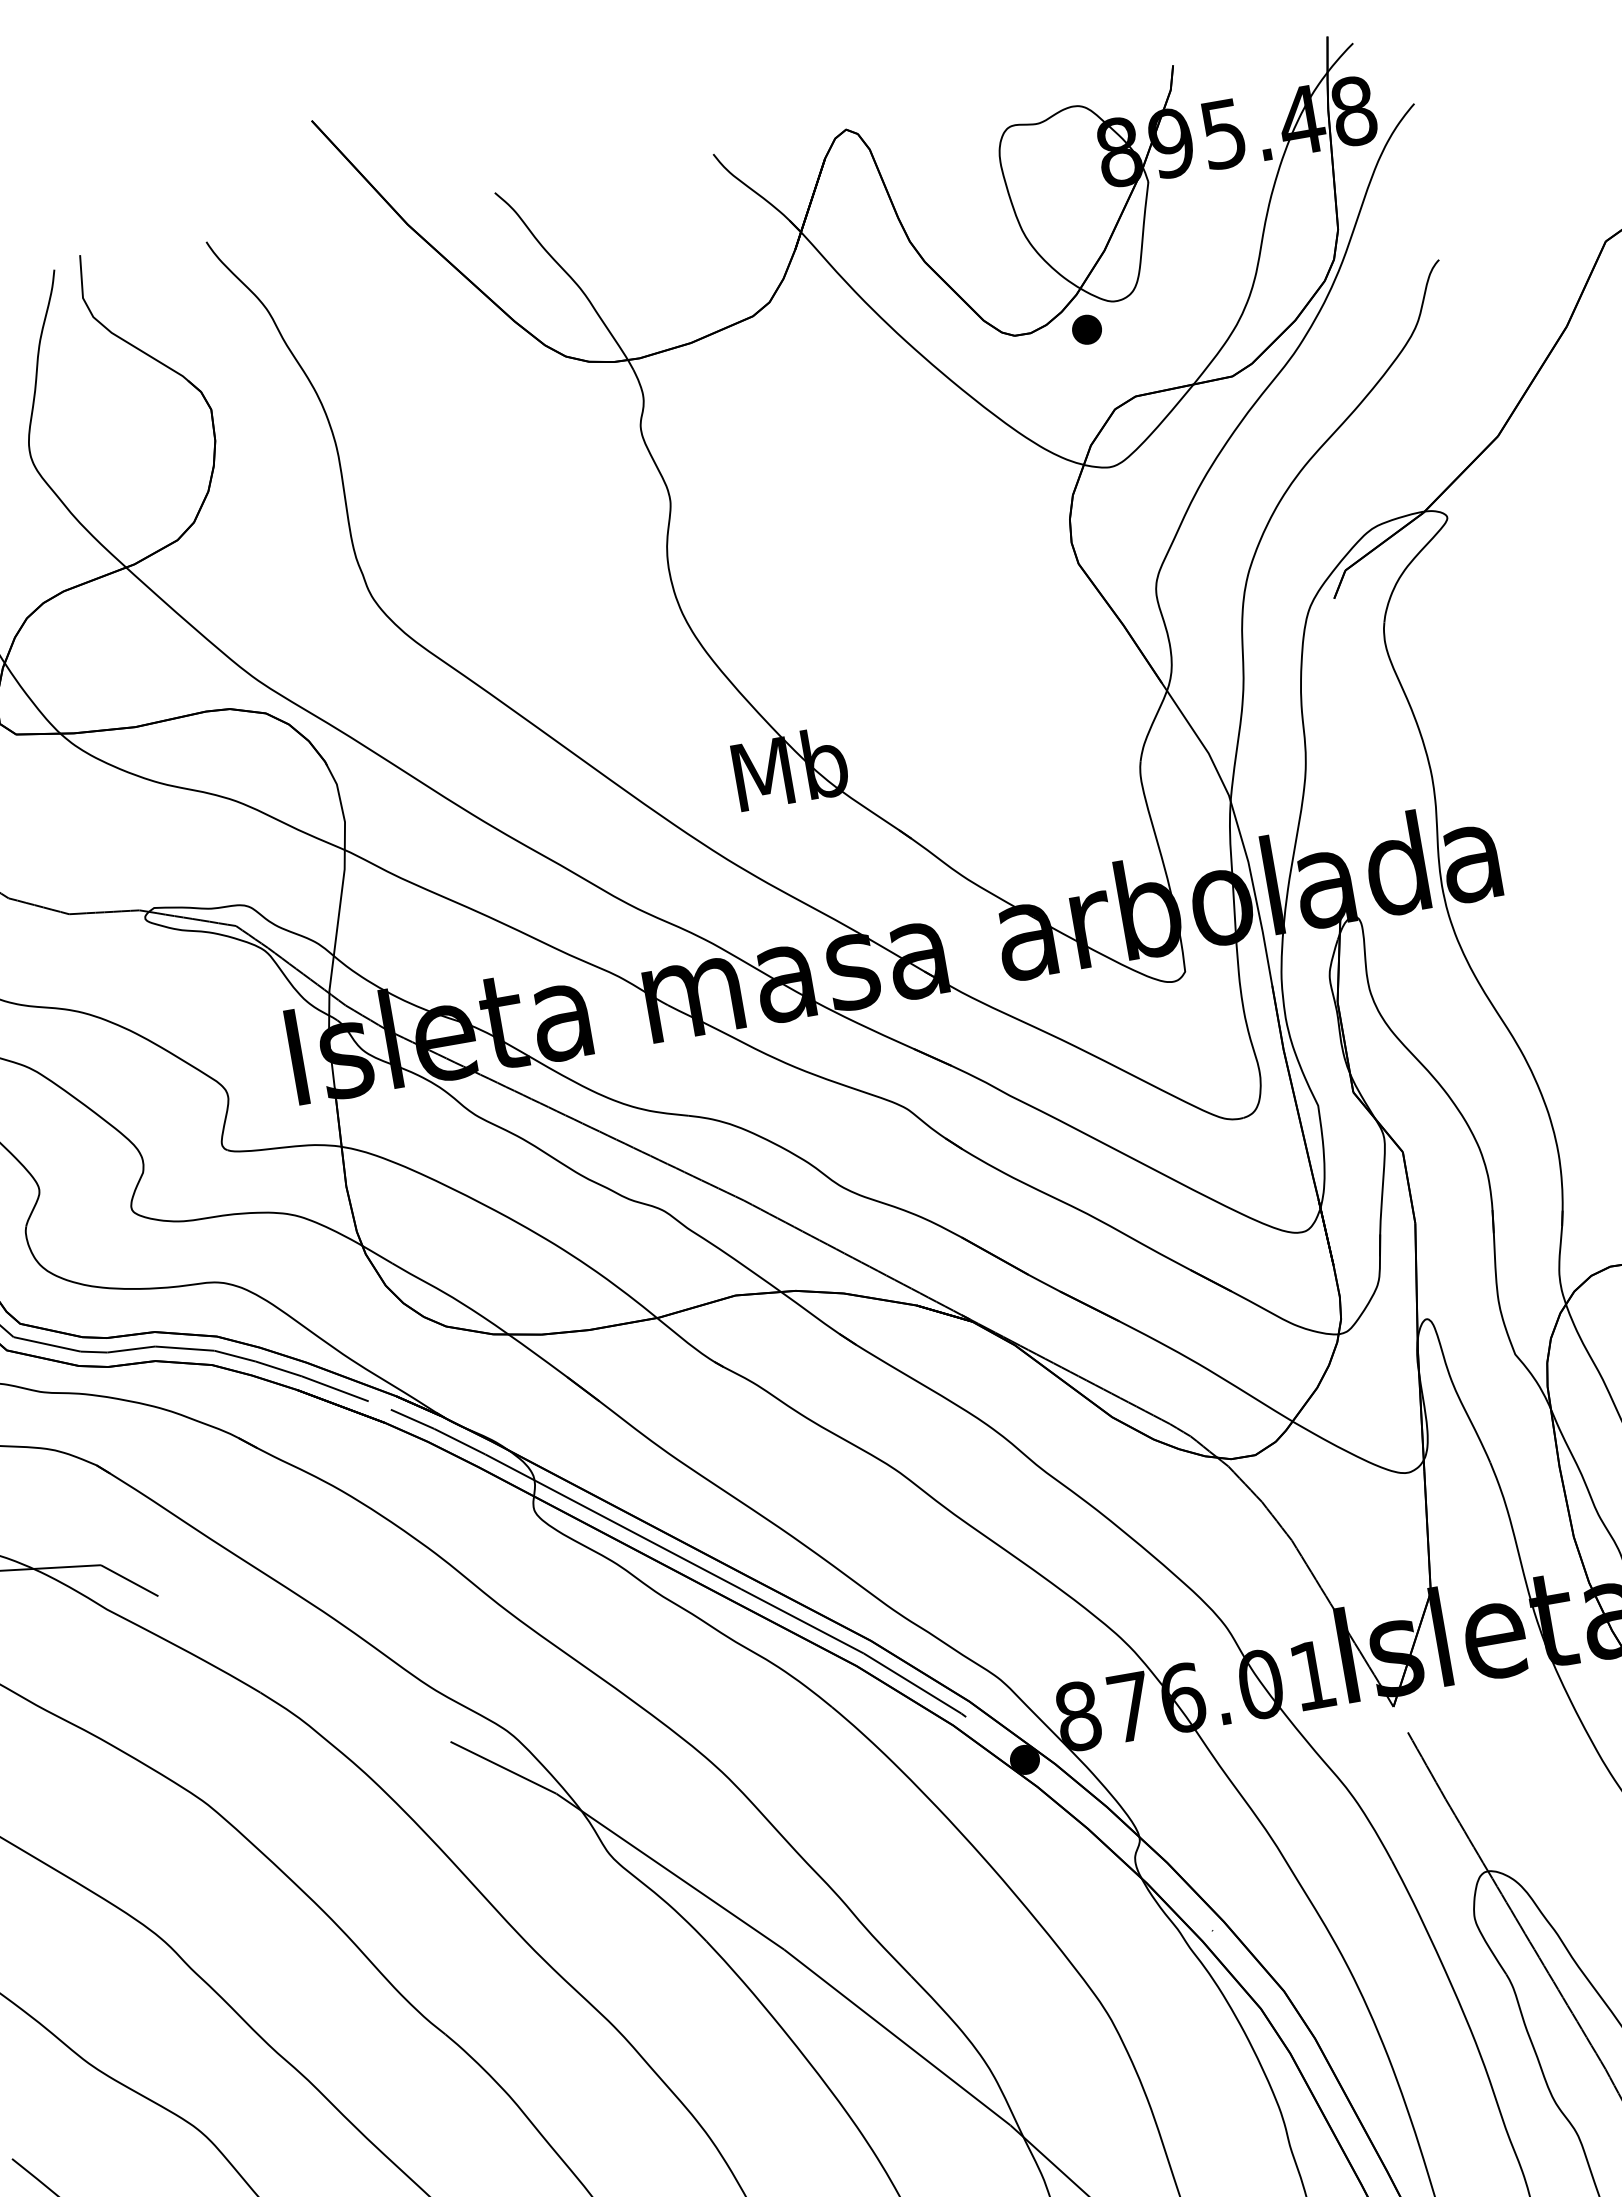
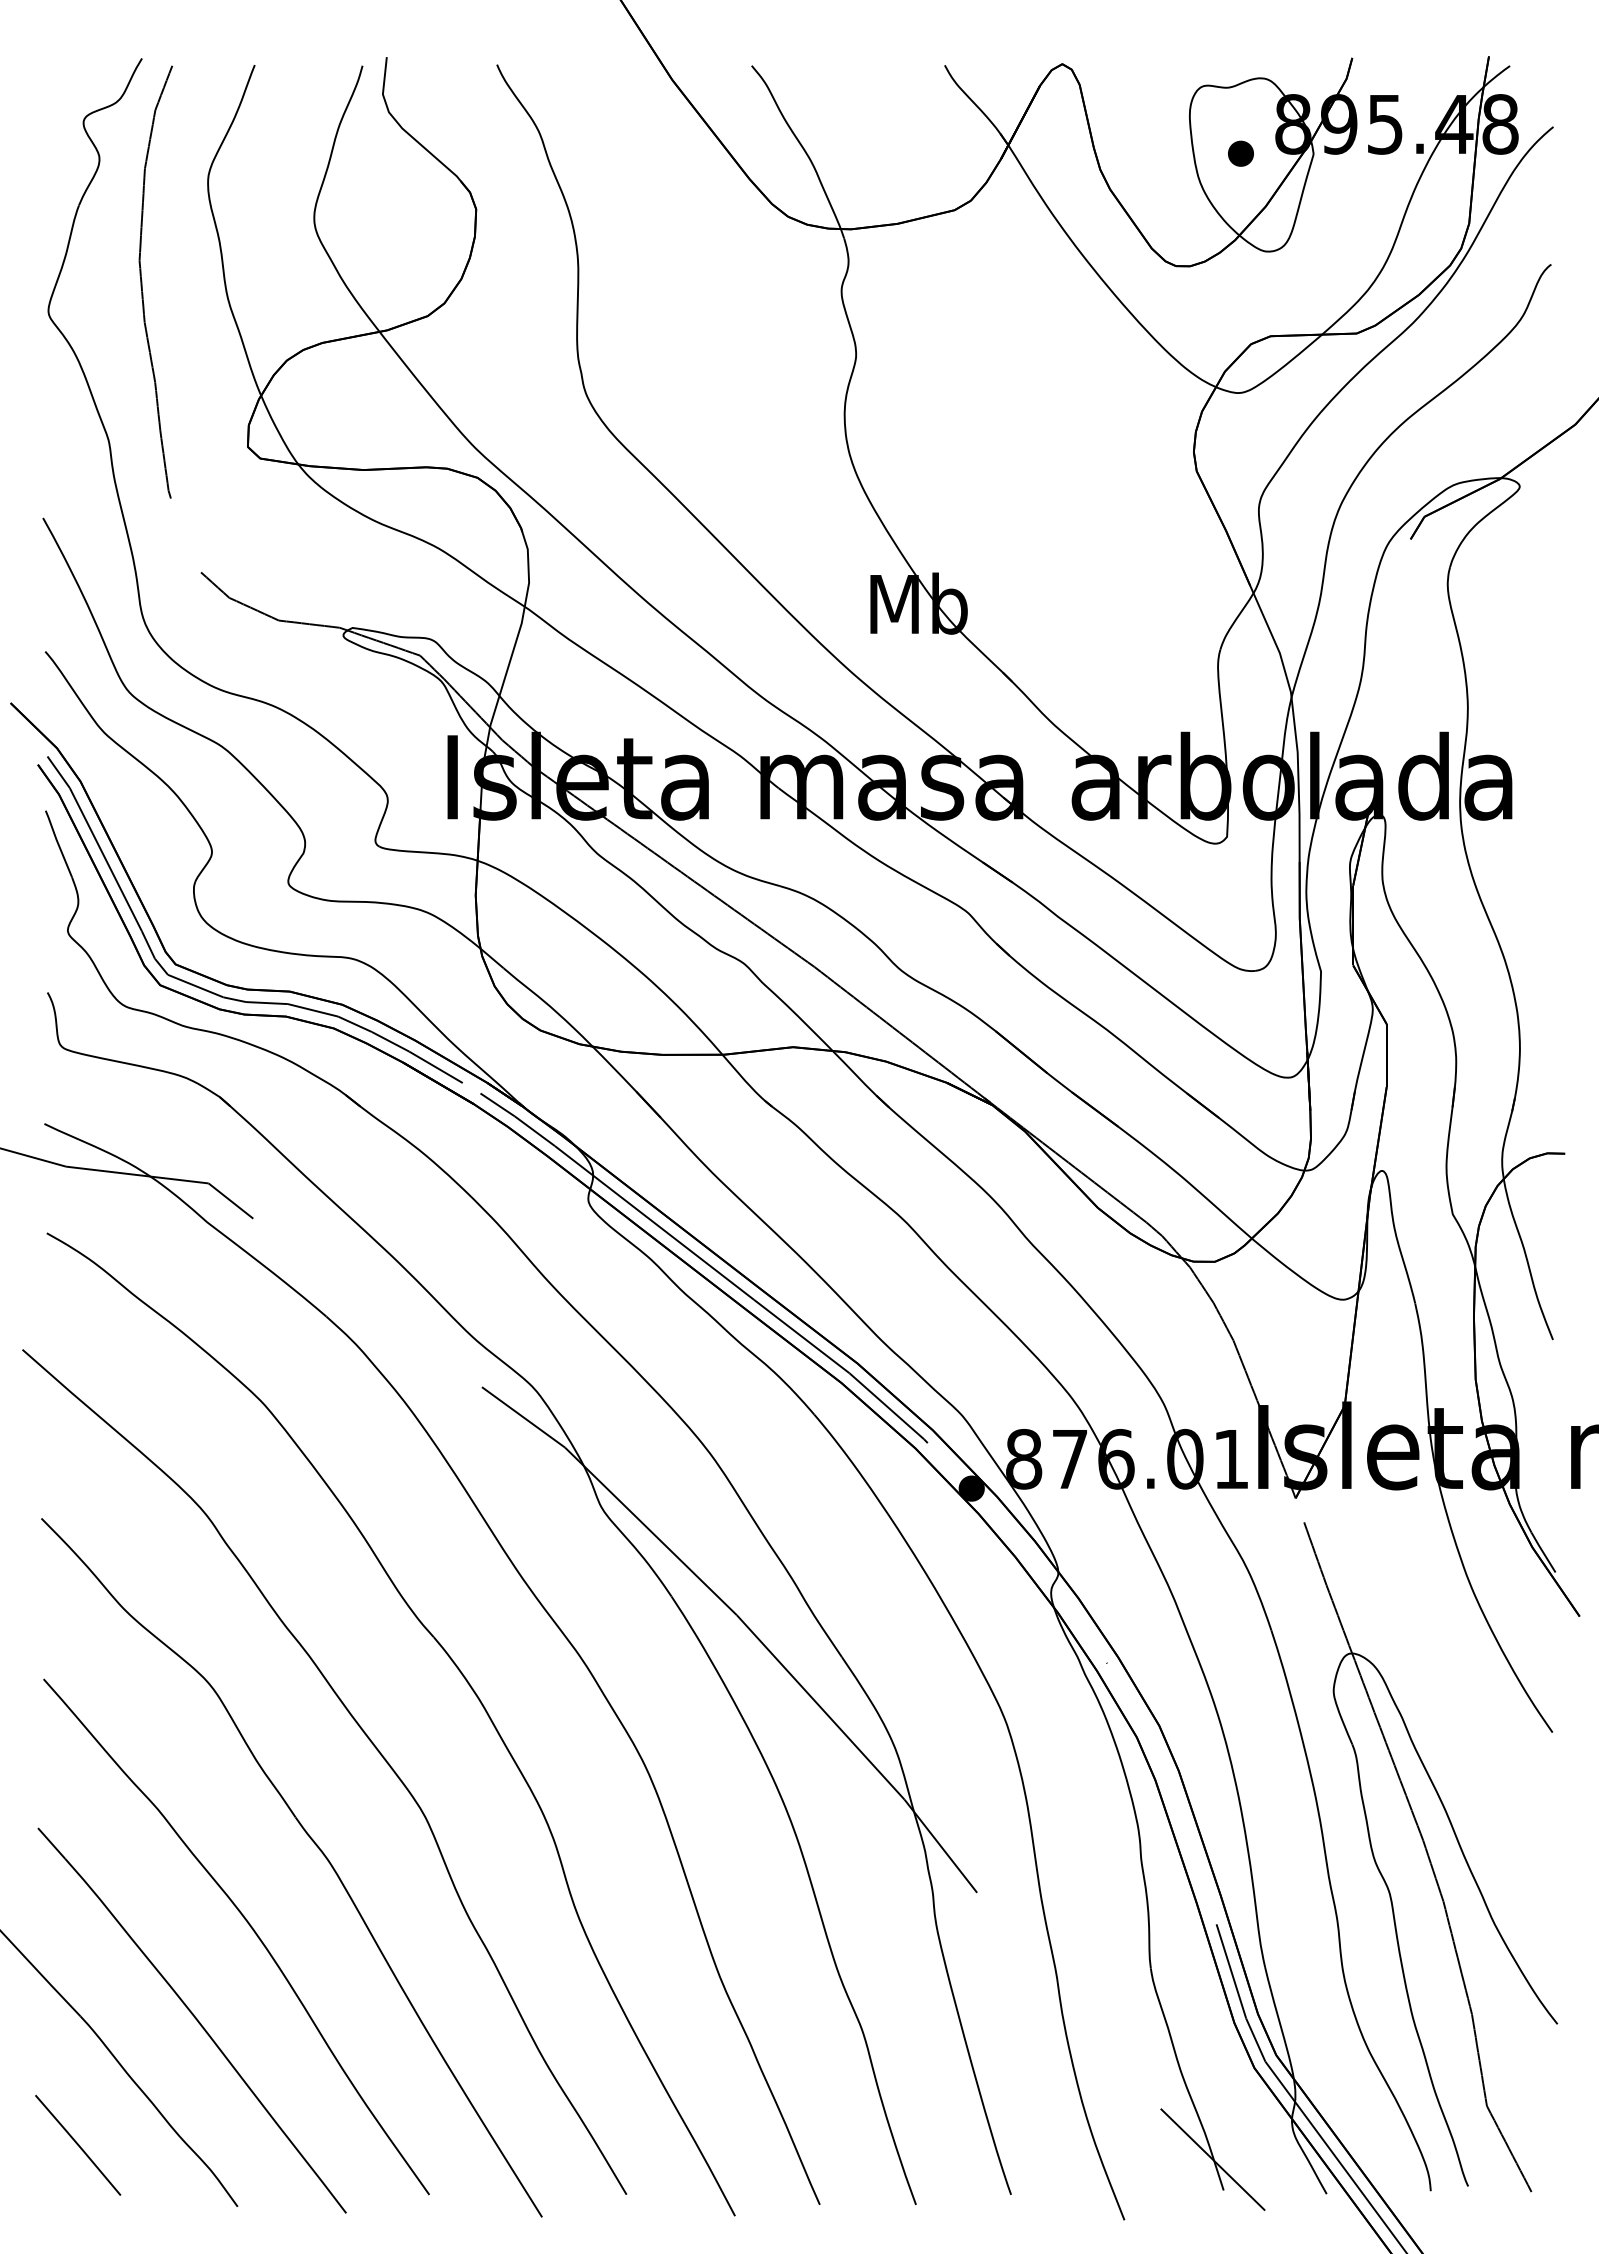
part: (1086, 329) -> (1240, 153), moved

